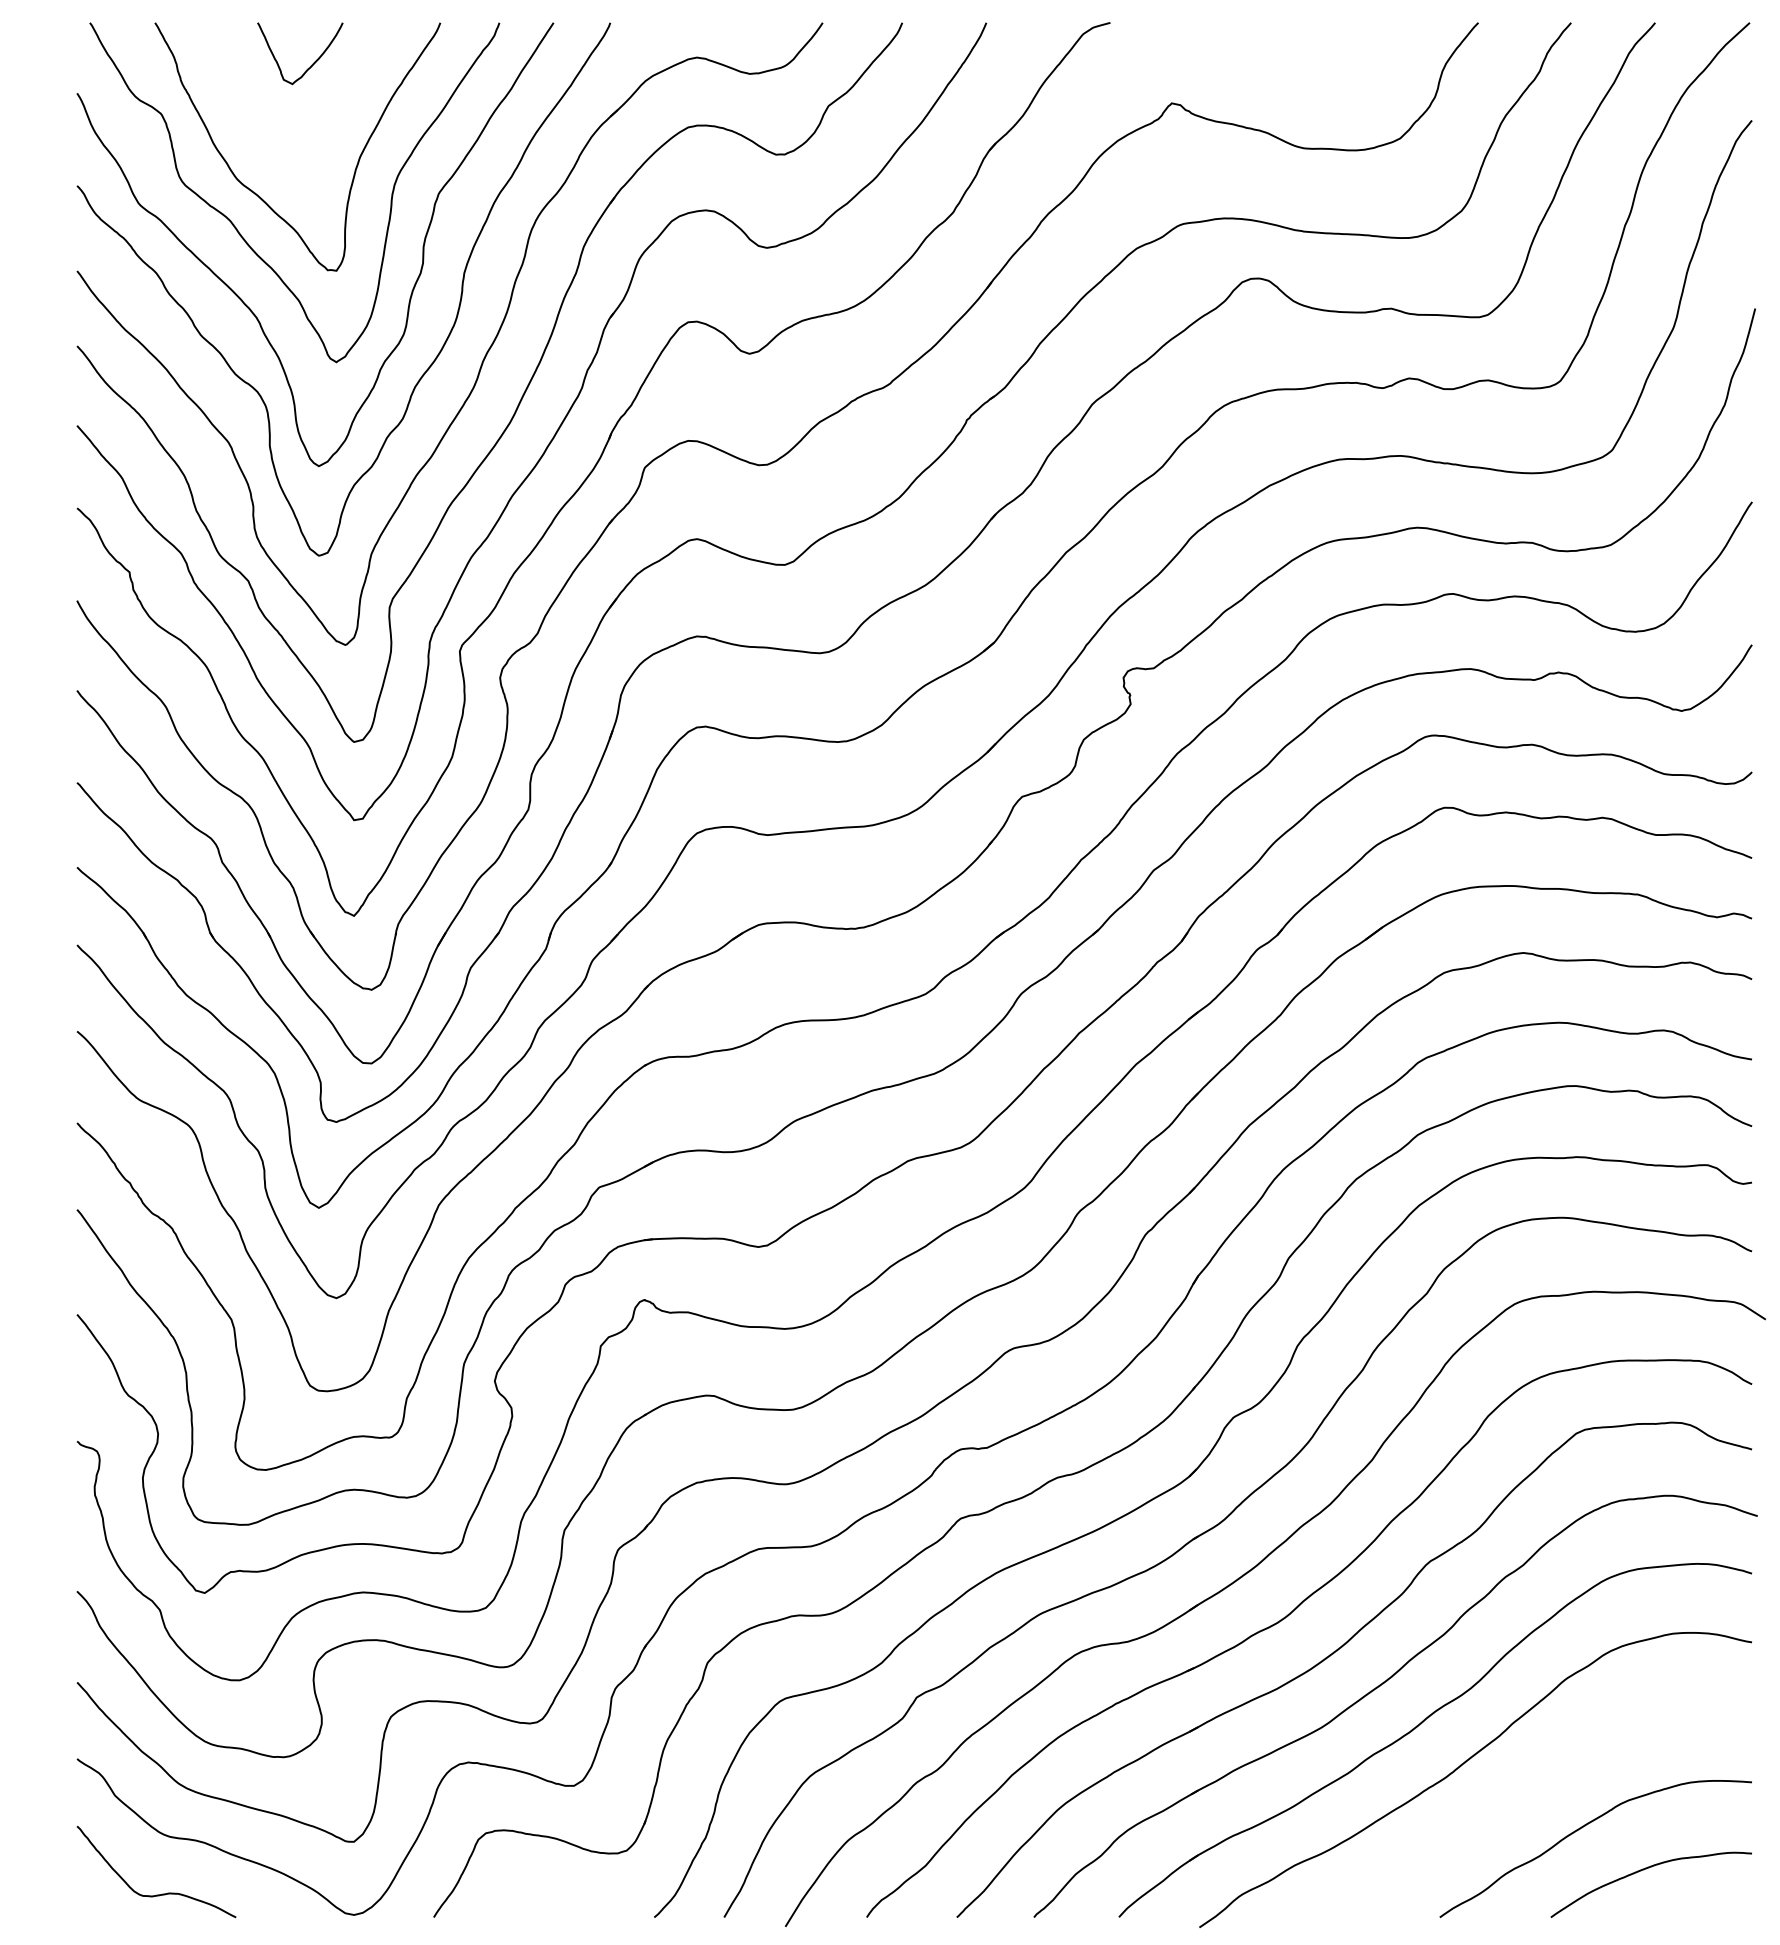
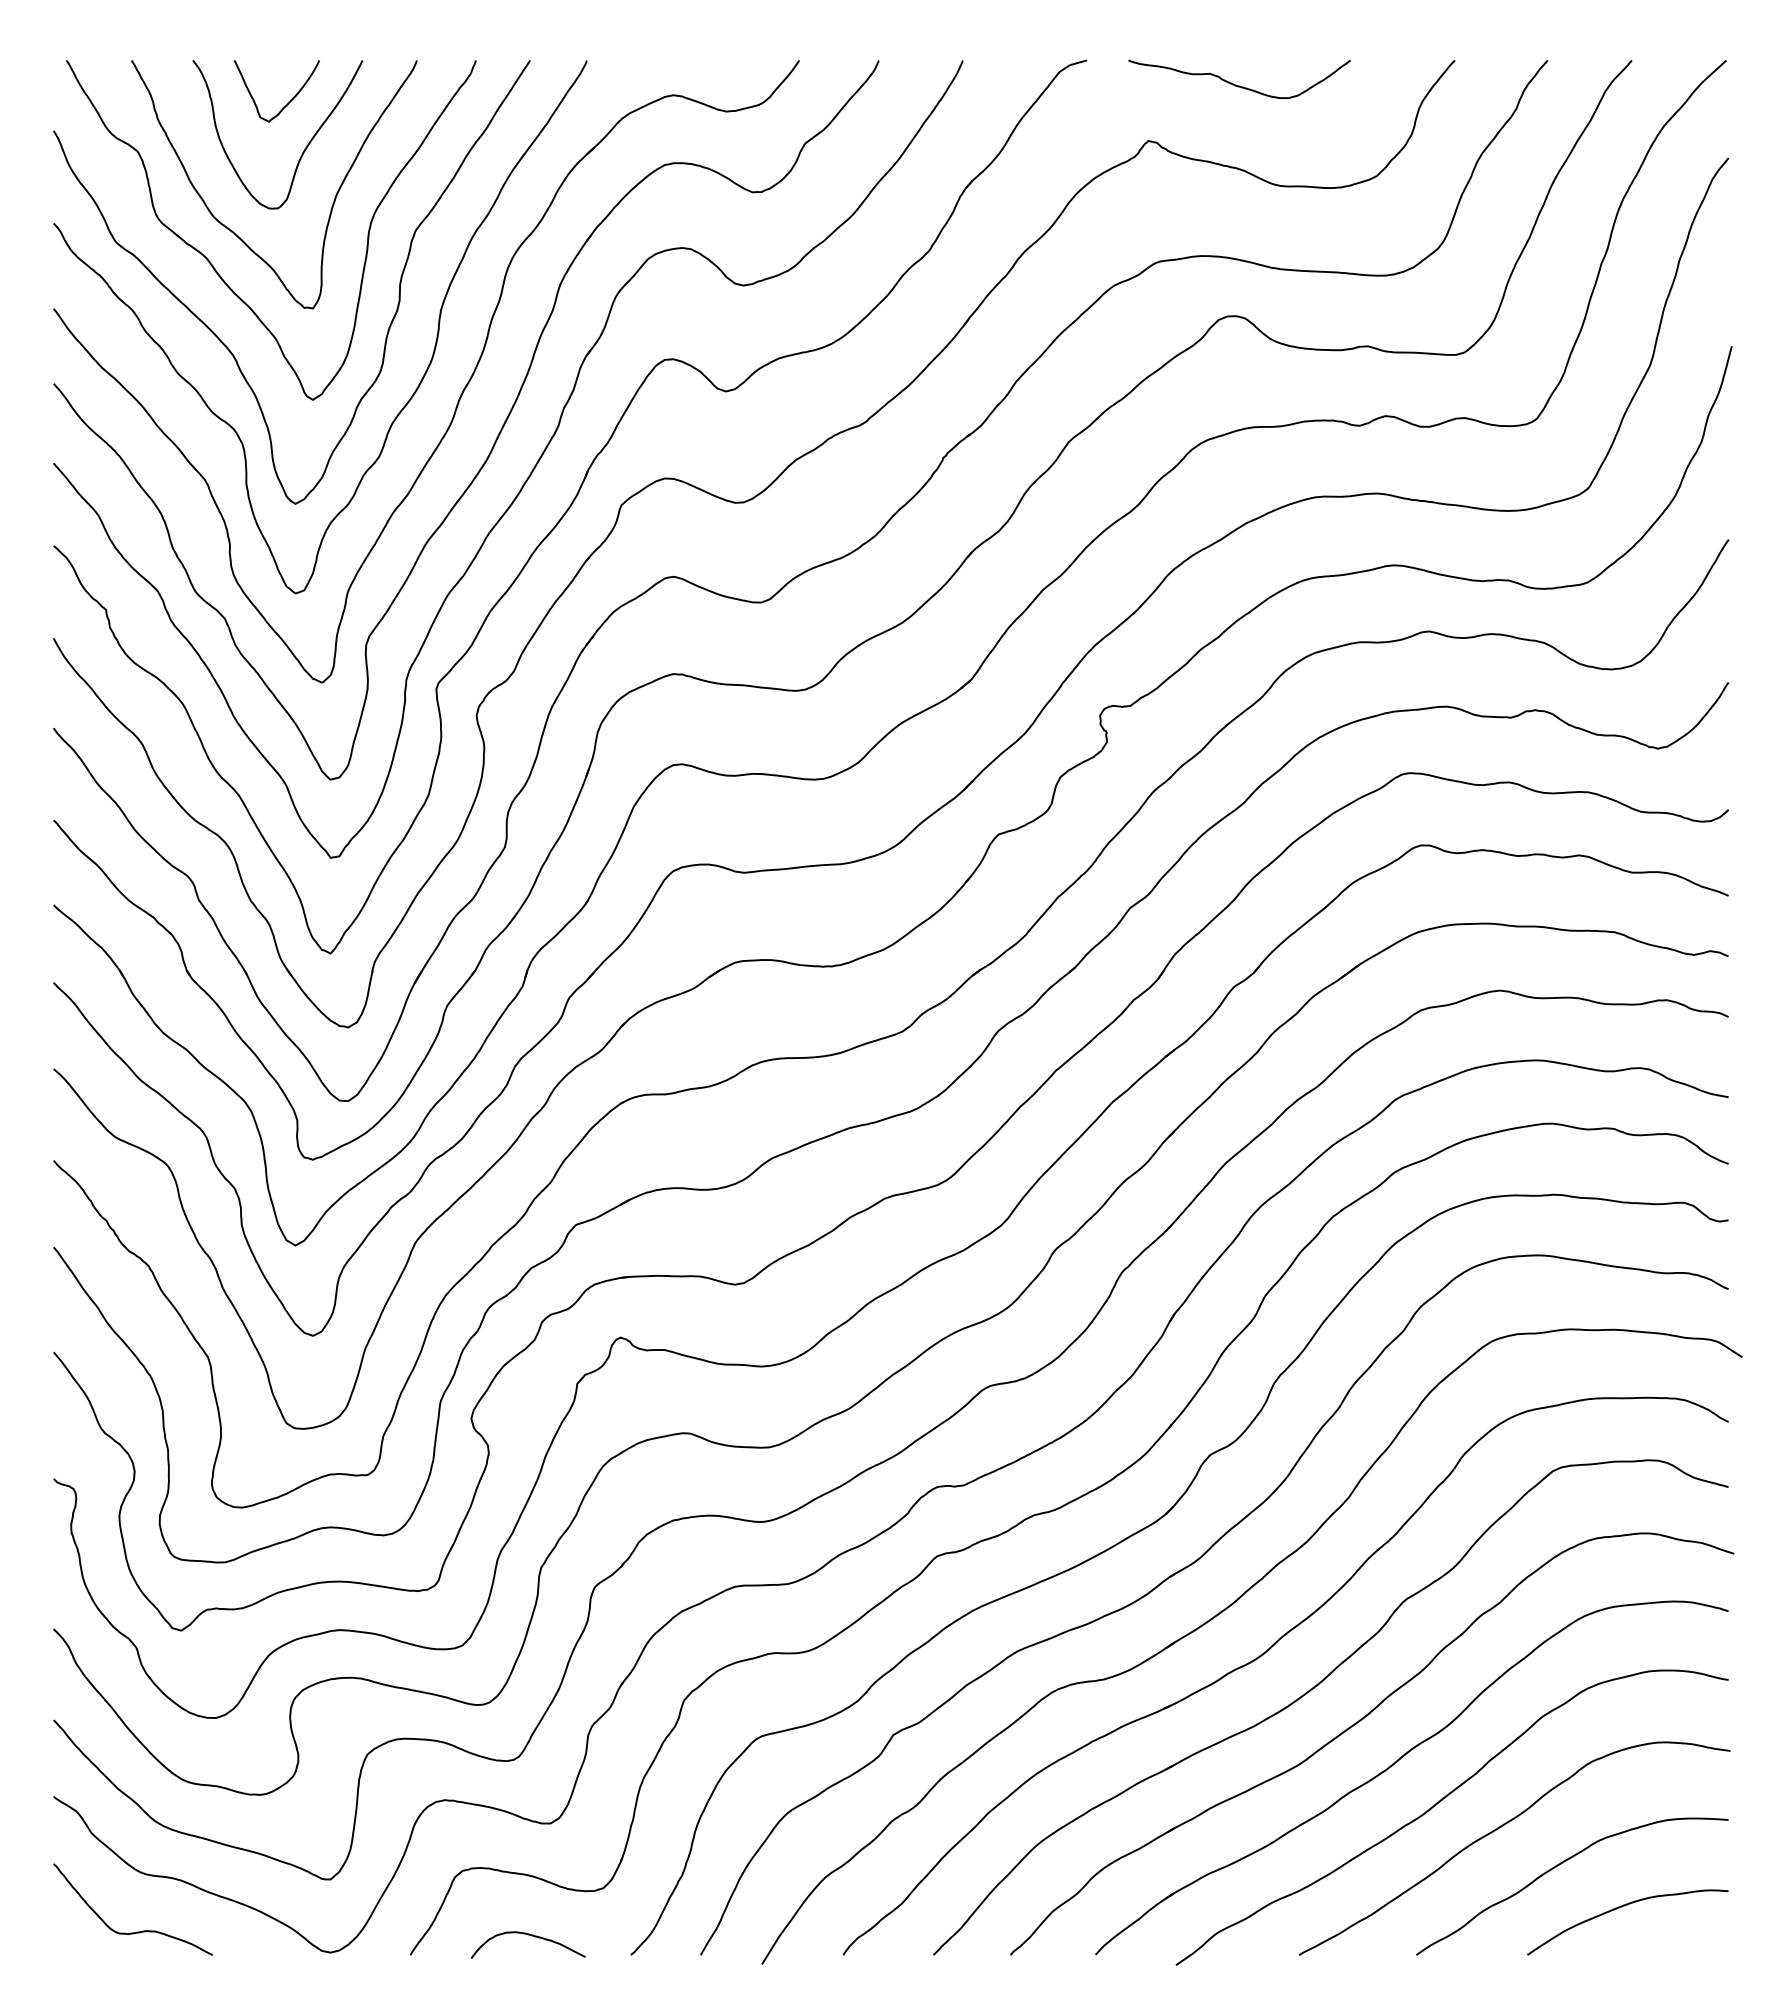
curve: (1259, 46) -> (1236, 84), added
curve: (326, 112) -> (303, 150), added
curve: (1526, 1788) -> (1503, 1826), added
curve: (554, 1898) -> (531, 1936), added

